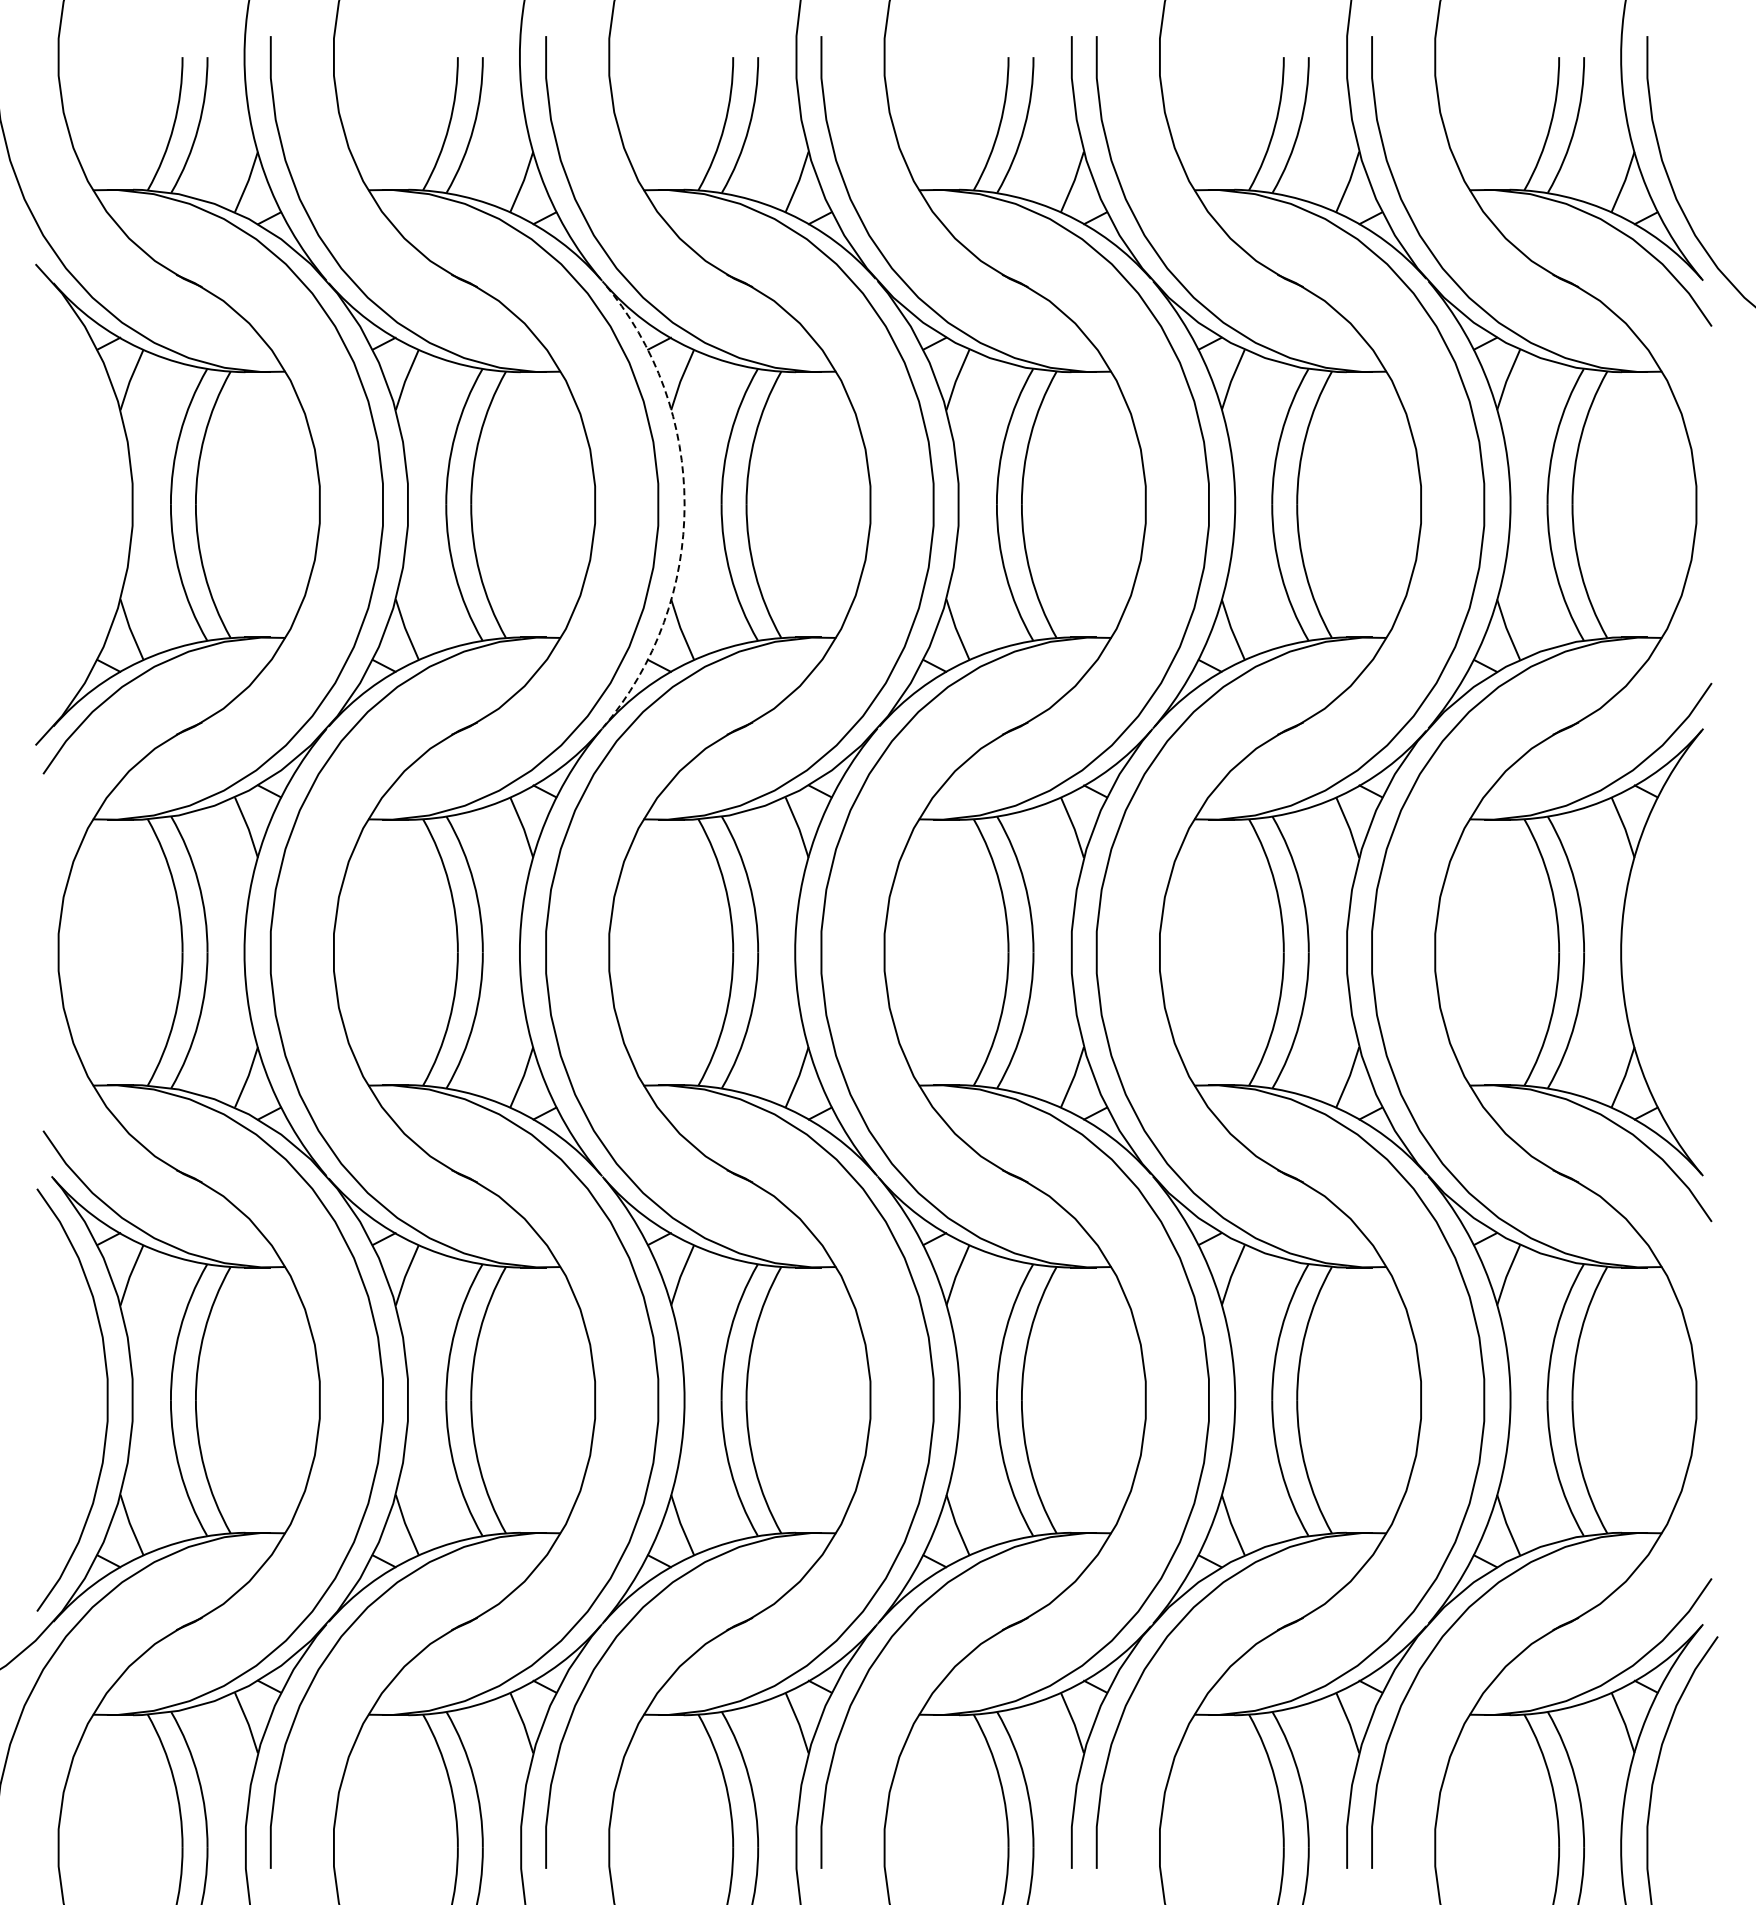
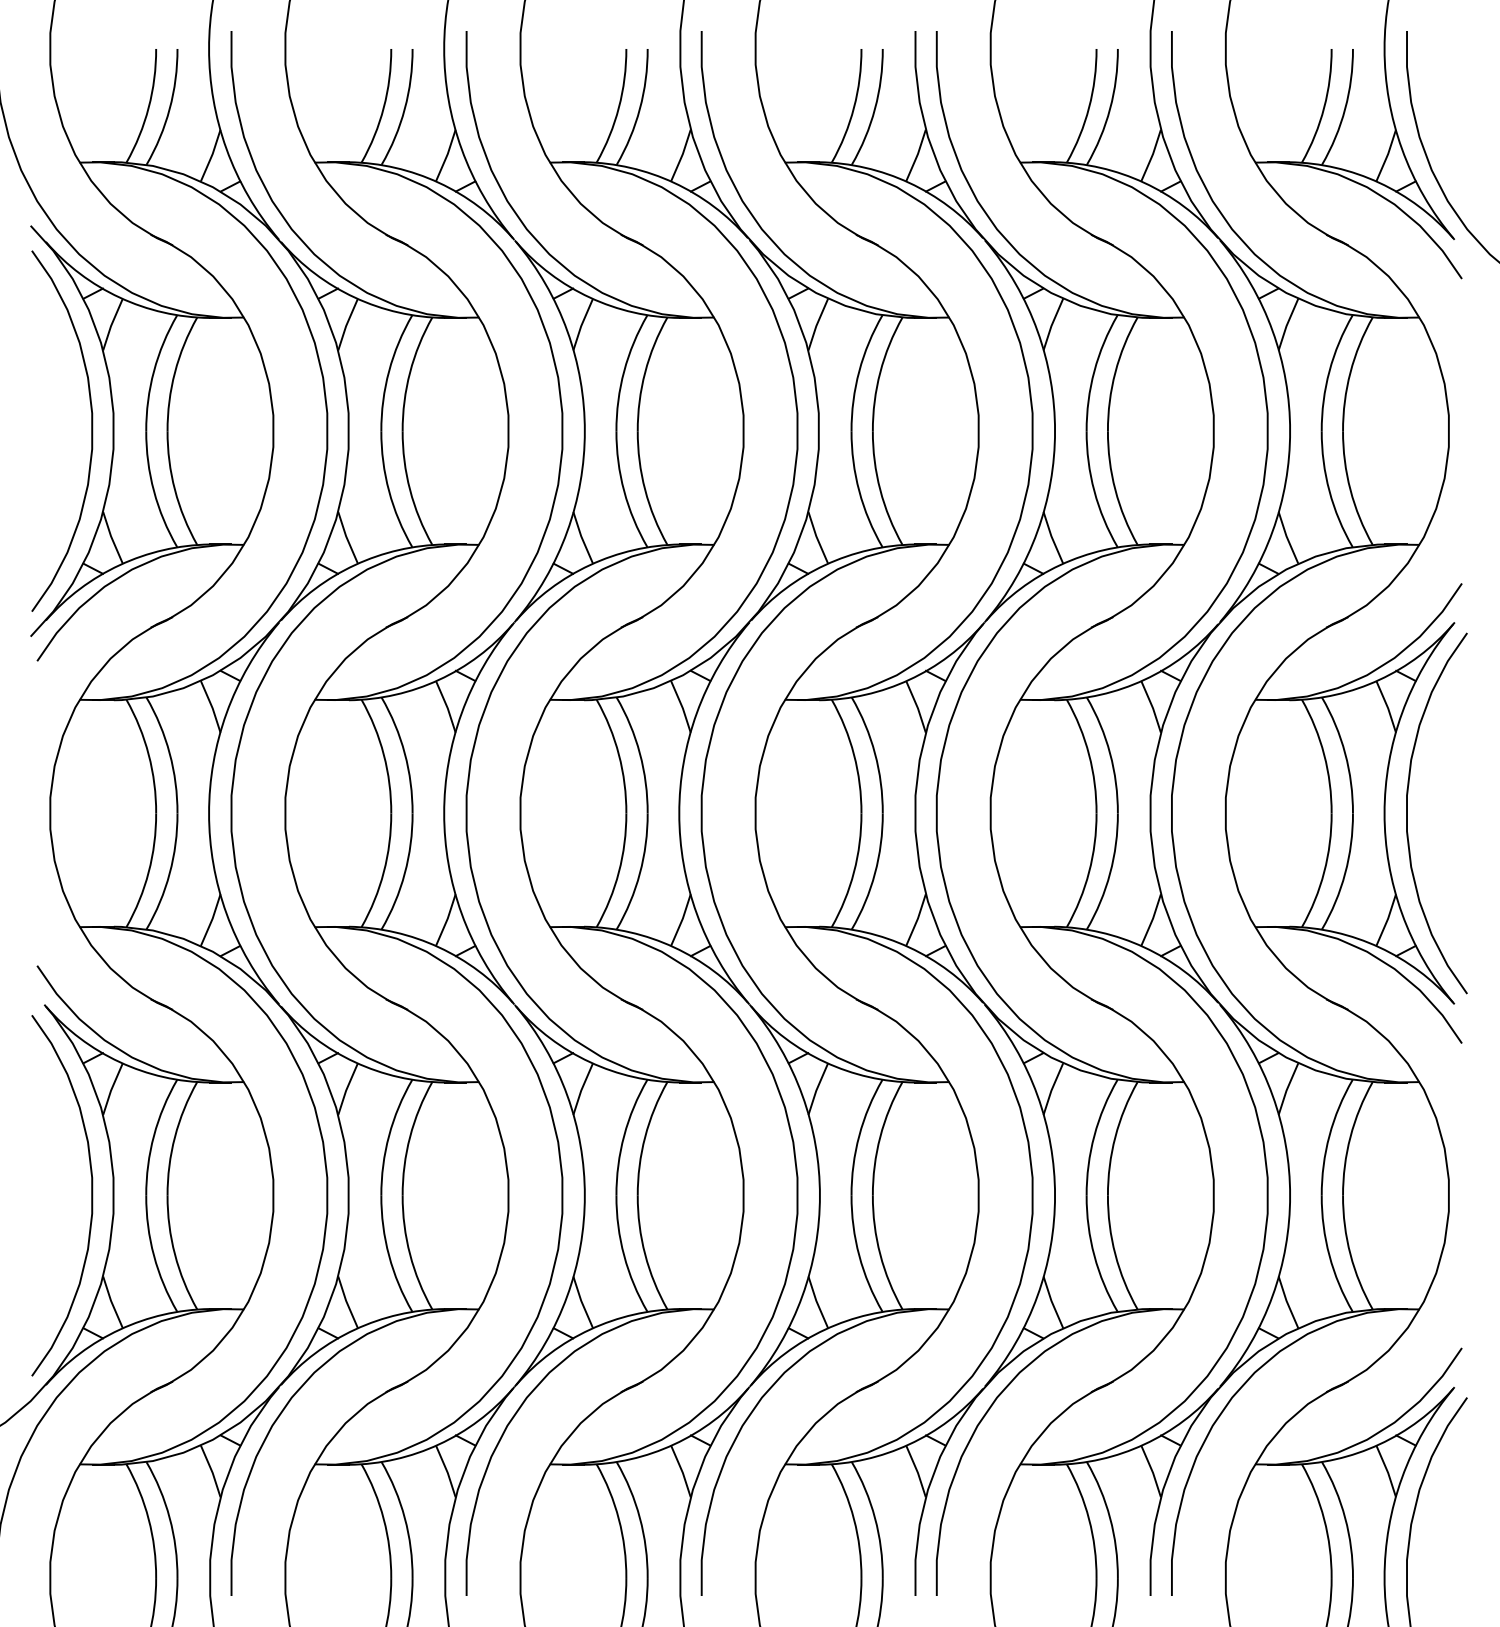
curve: (106, 504) -> (91, 430), added
arc: (684, 505) -> (584, 431), dashed -> solid
curve: (1648, 952) -> (1407, 813), added

